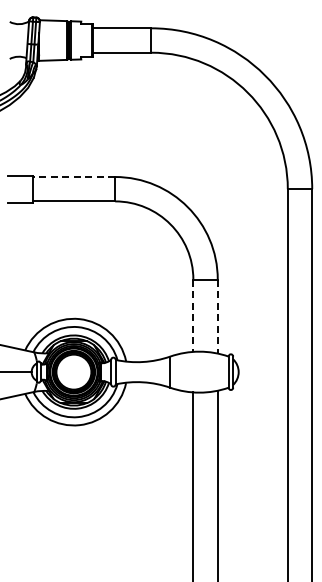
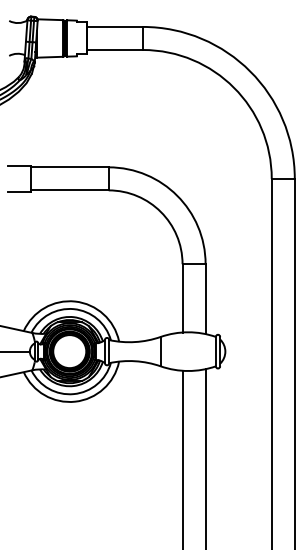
line: (73, 177) -> (69, 167), dashed -> solid
line: (193, 316) -> (182, 299), dashed -> solid
line: (217, 317) -> (205, 300), dashed -> solid

